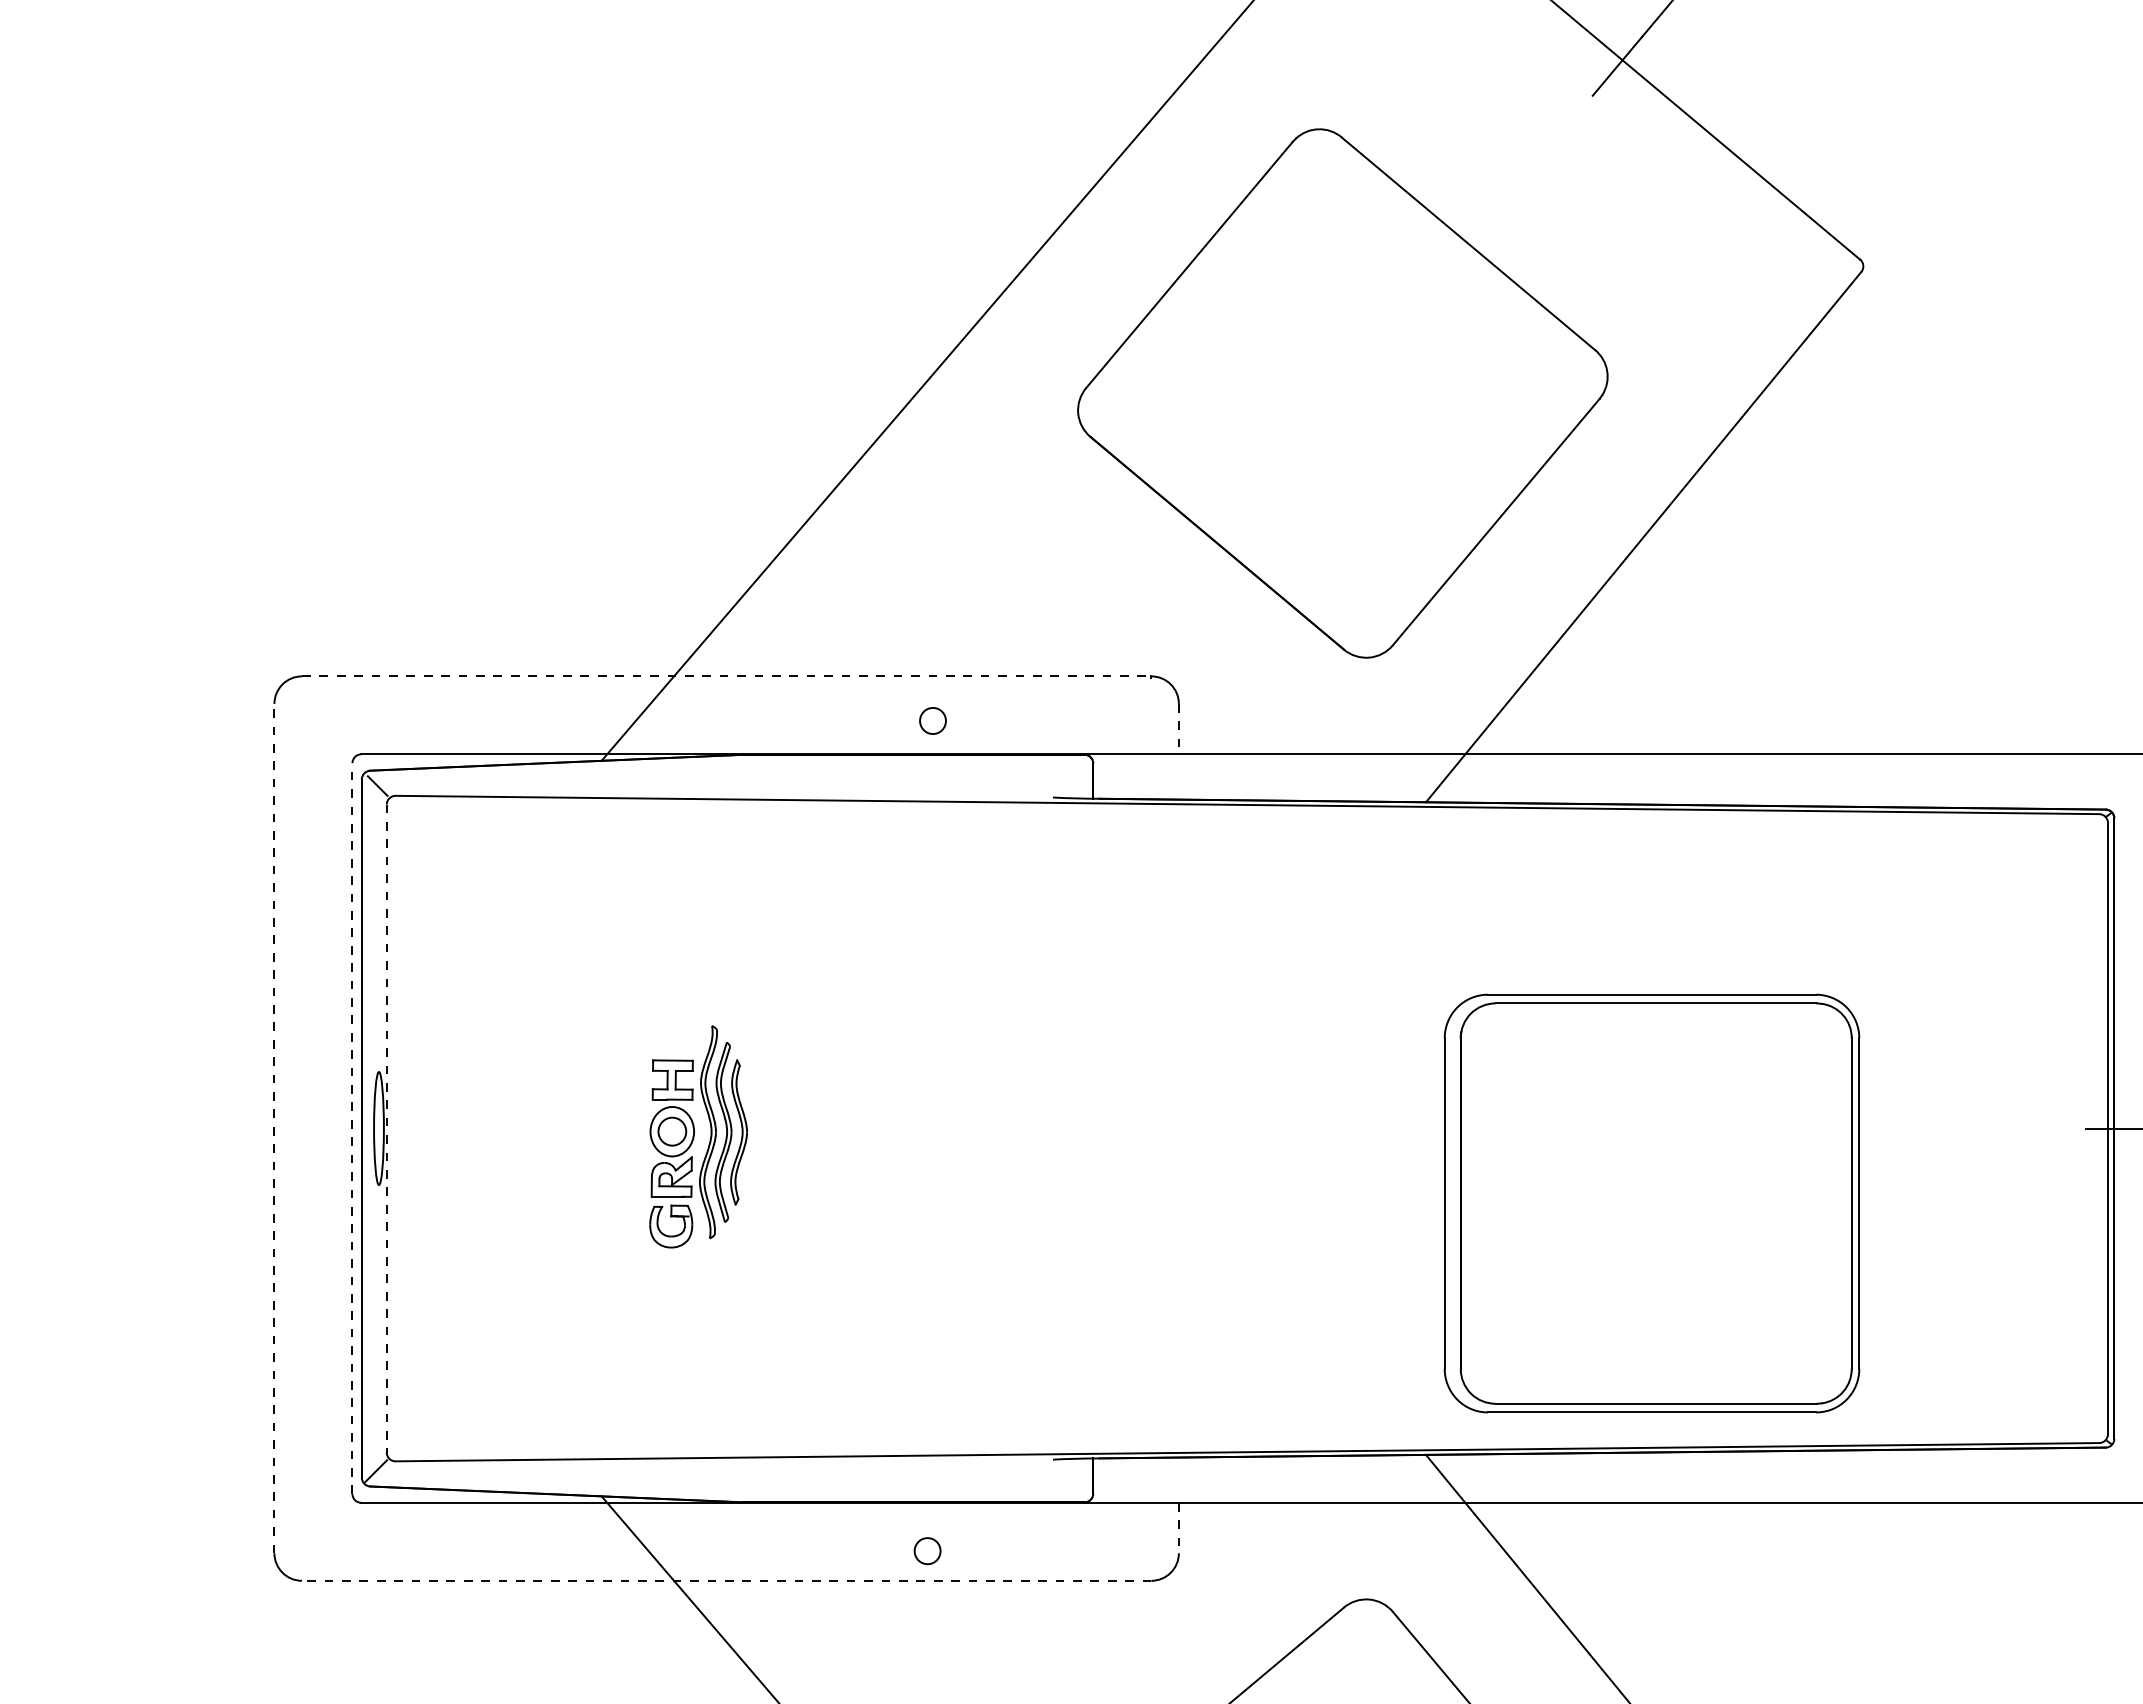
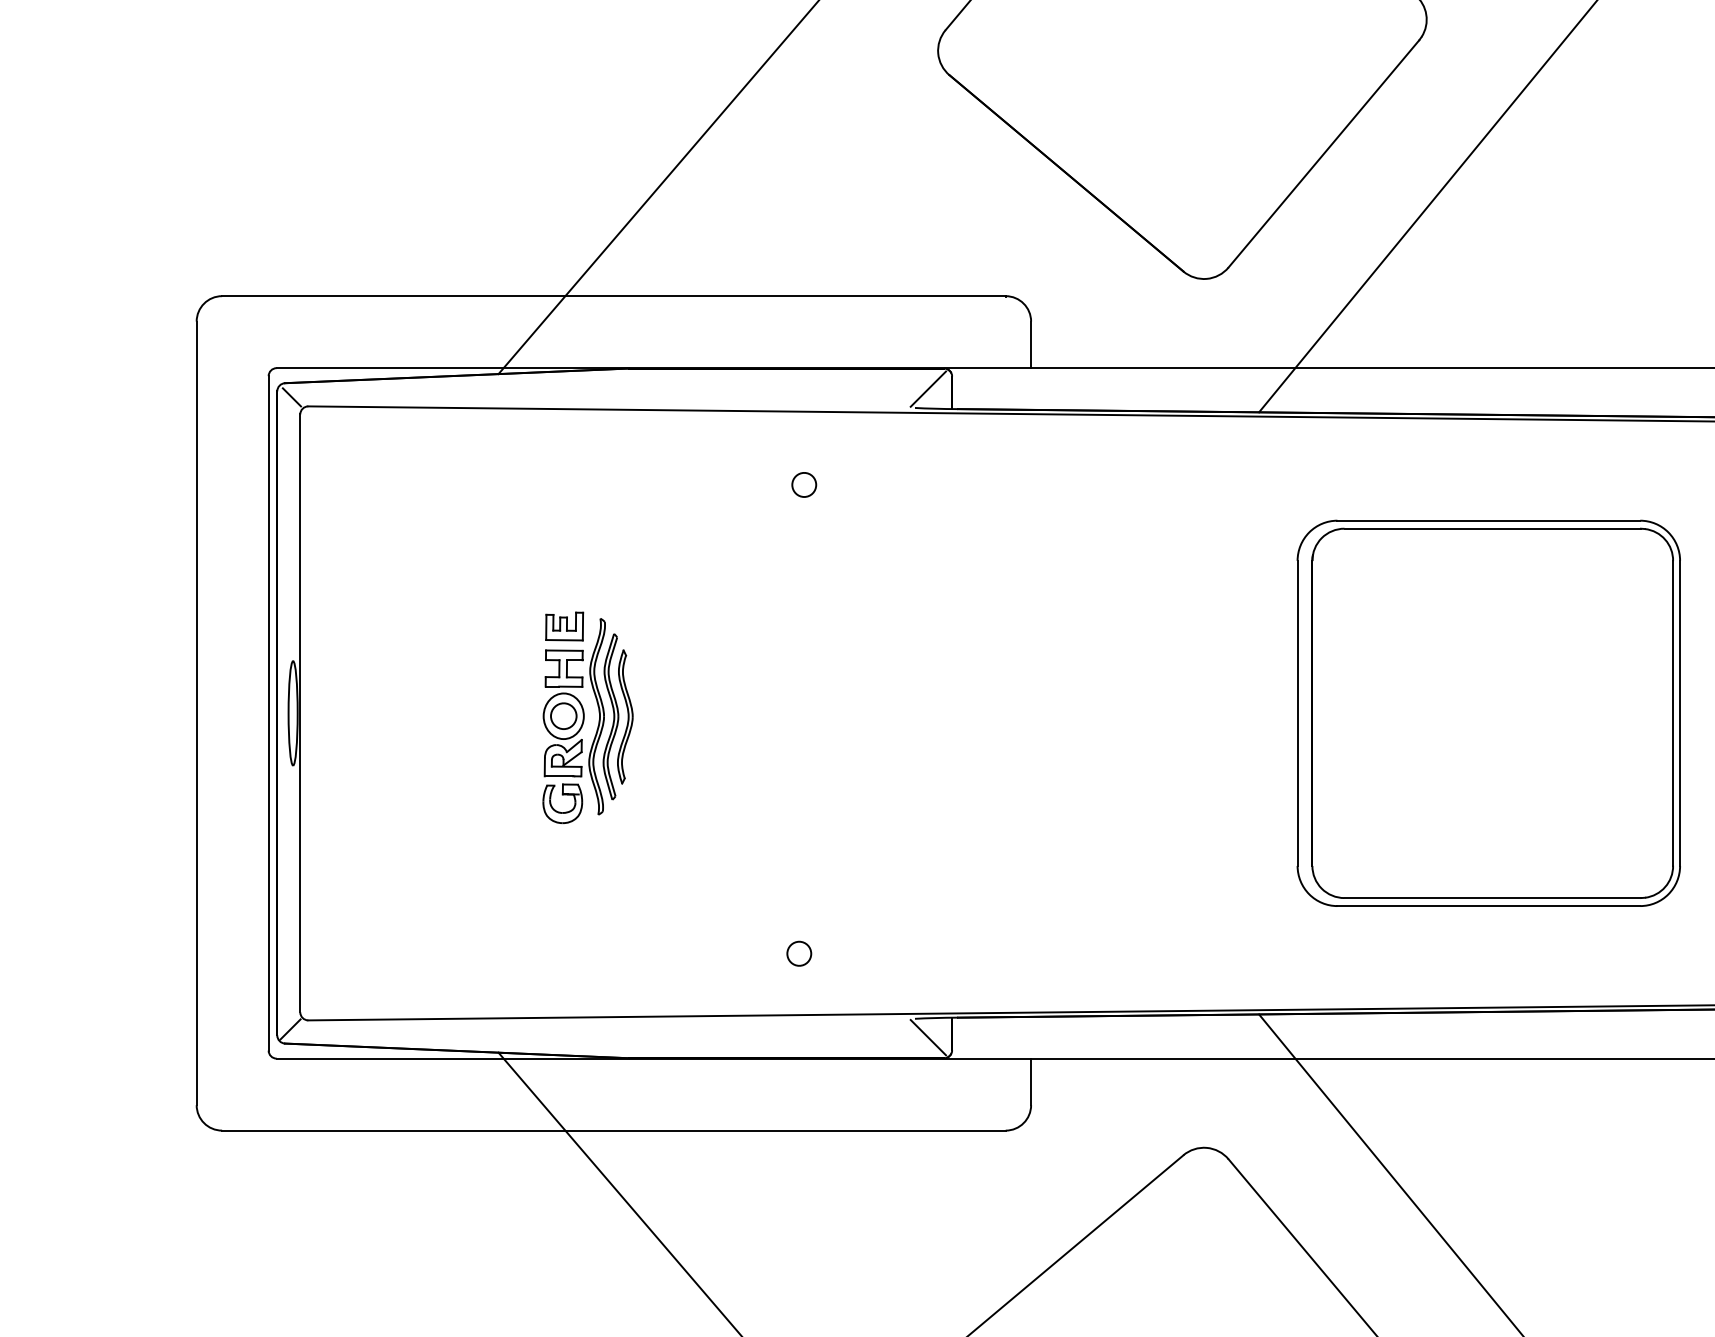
line: (726, 676) -> (613, 296), dashed -> solid
part: (932, 720) -> (803, 484), moved
line: (1178, 729) -> (1030, 345), dashed -> solid
line: (1067, 777) -> (928, 389), added
part: (673, 1034) -> (564, 626), added
line: (274, 1128) -> (196, 713), dashed -> solid
line: (352, 1128) -> (268, 713), dashed -> solid
line: (386, 1129) -> (300, 714), dashed -> solid
part: (1651, 1203) -> (1488, 713), moved
line: (1067, 1479) -> (928, 1037), added
line: (1178, 1528) -> (1030, 1082), dashed -> solid
part: (927, 1551) -> (799, 954), moved
line: (726, 1580) -> (613, 1130), dashed -> solid

